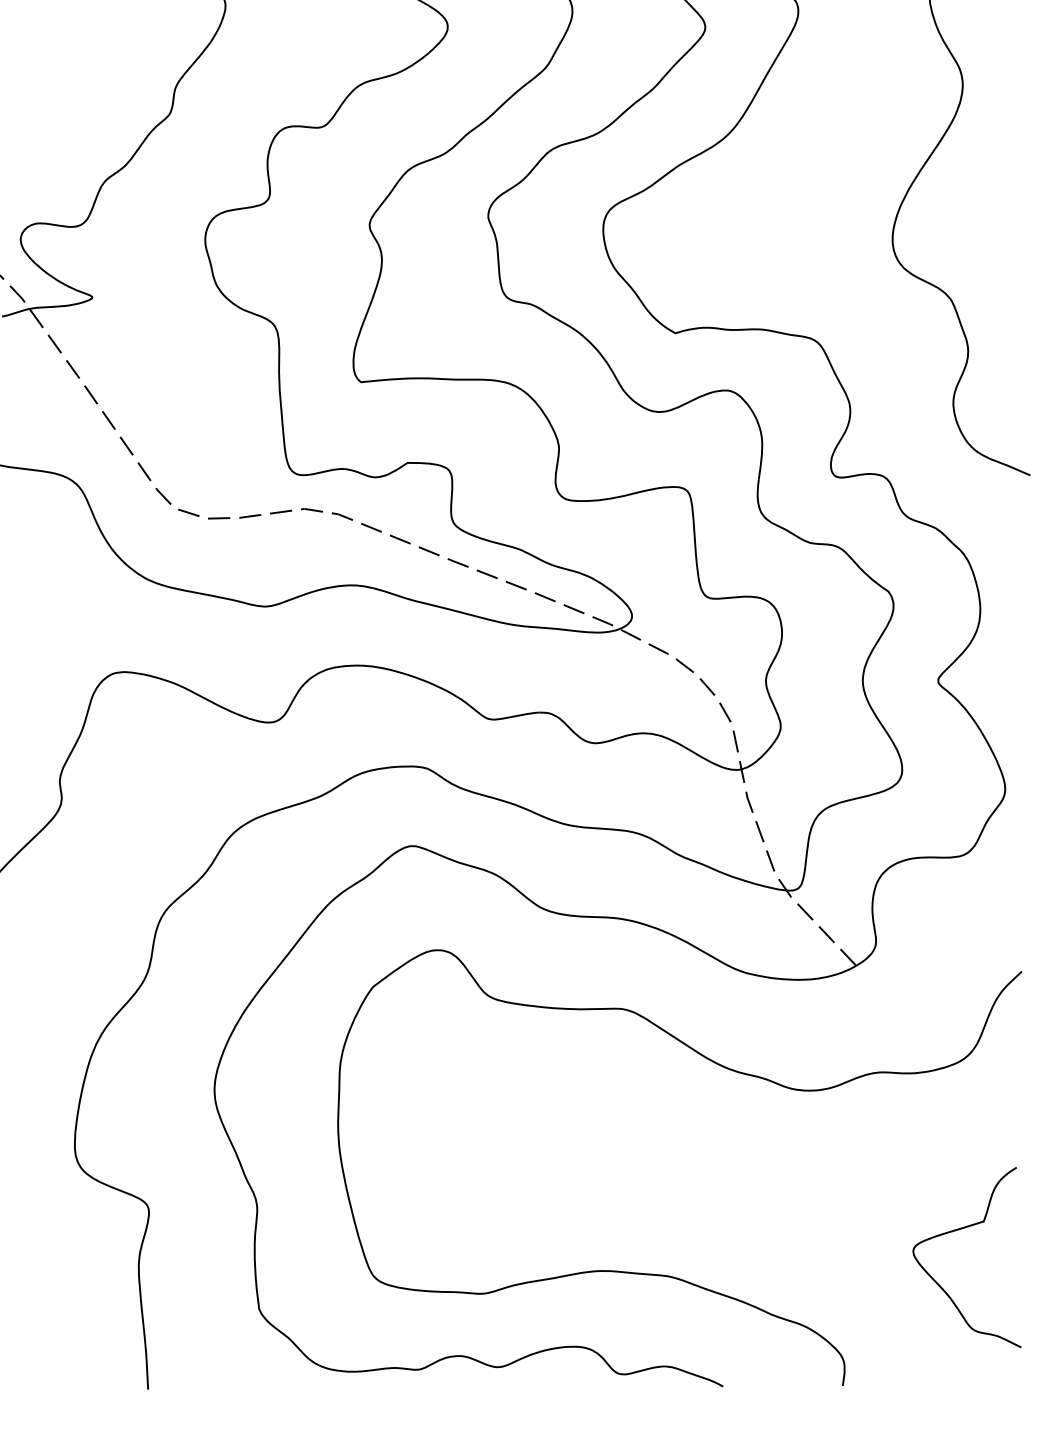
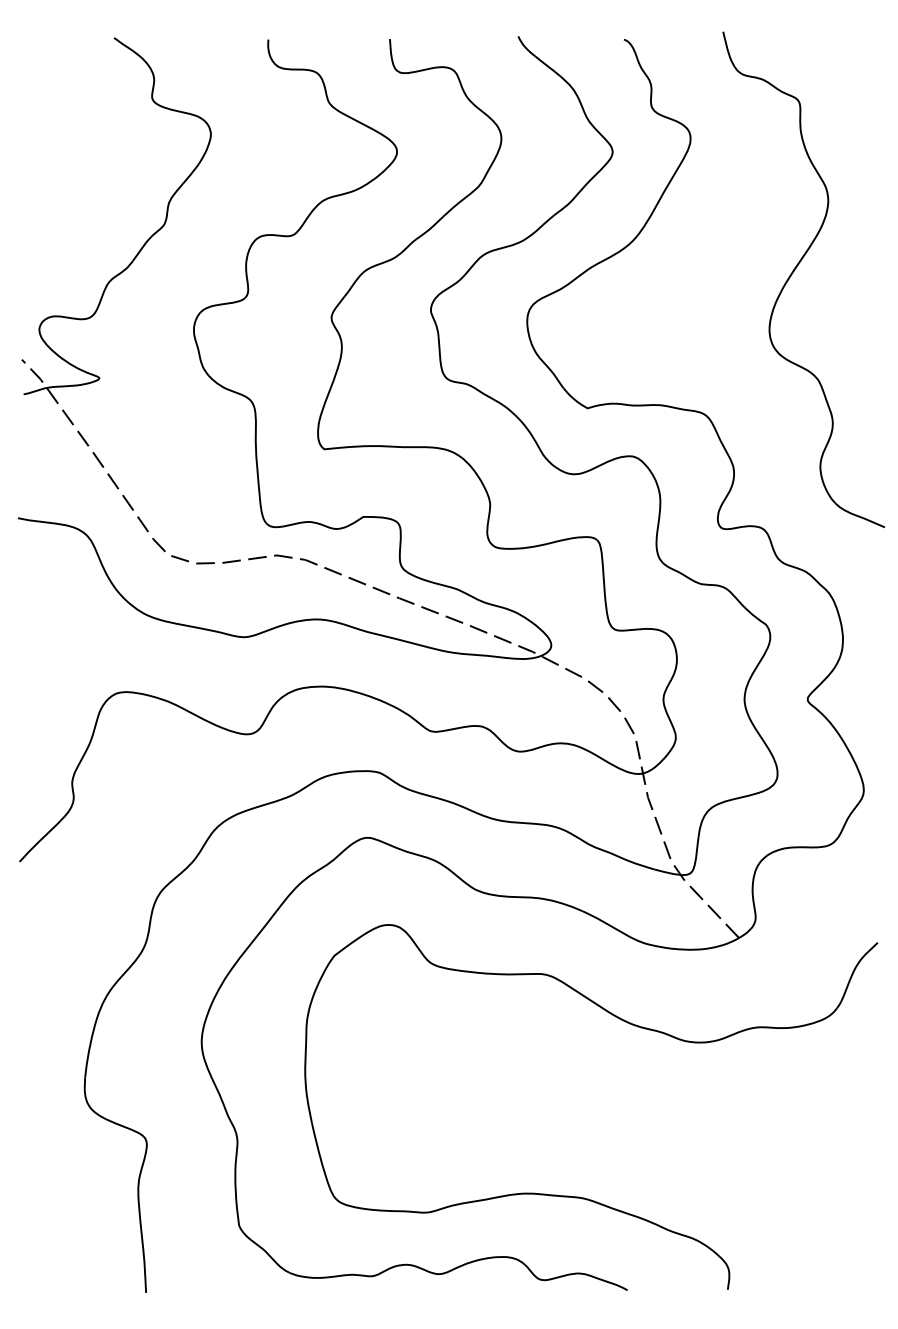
curve: (960, 1230) -> (826, 1159), removed

